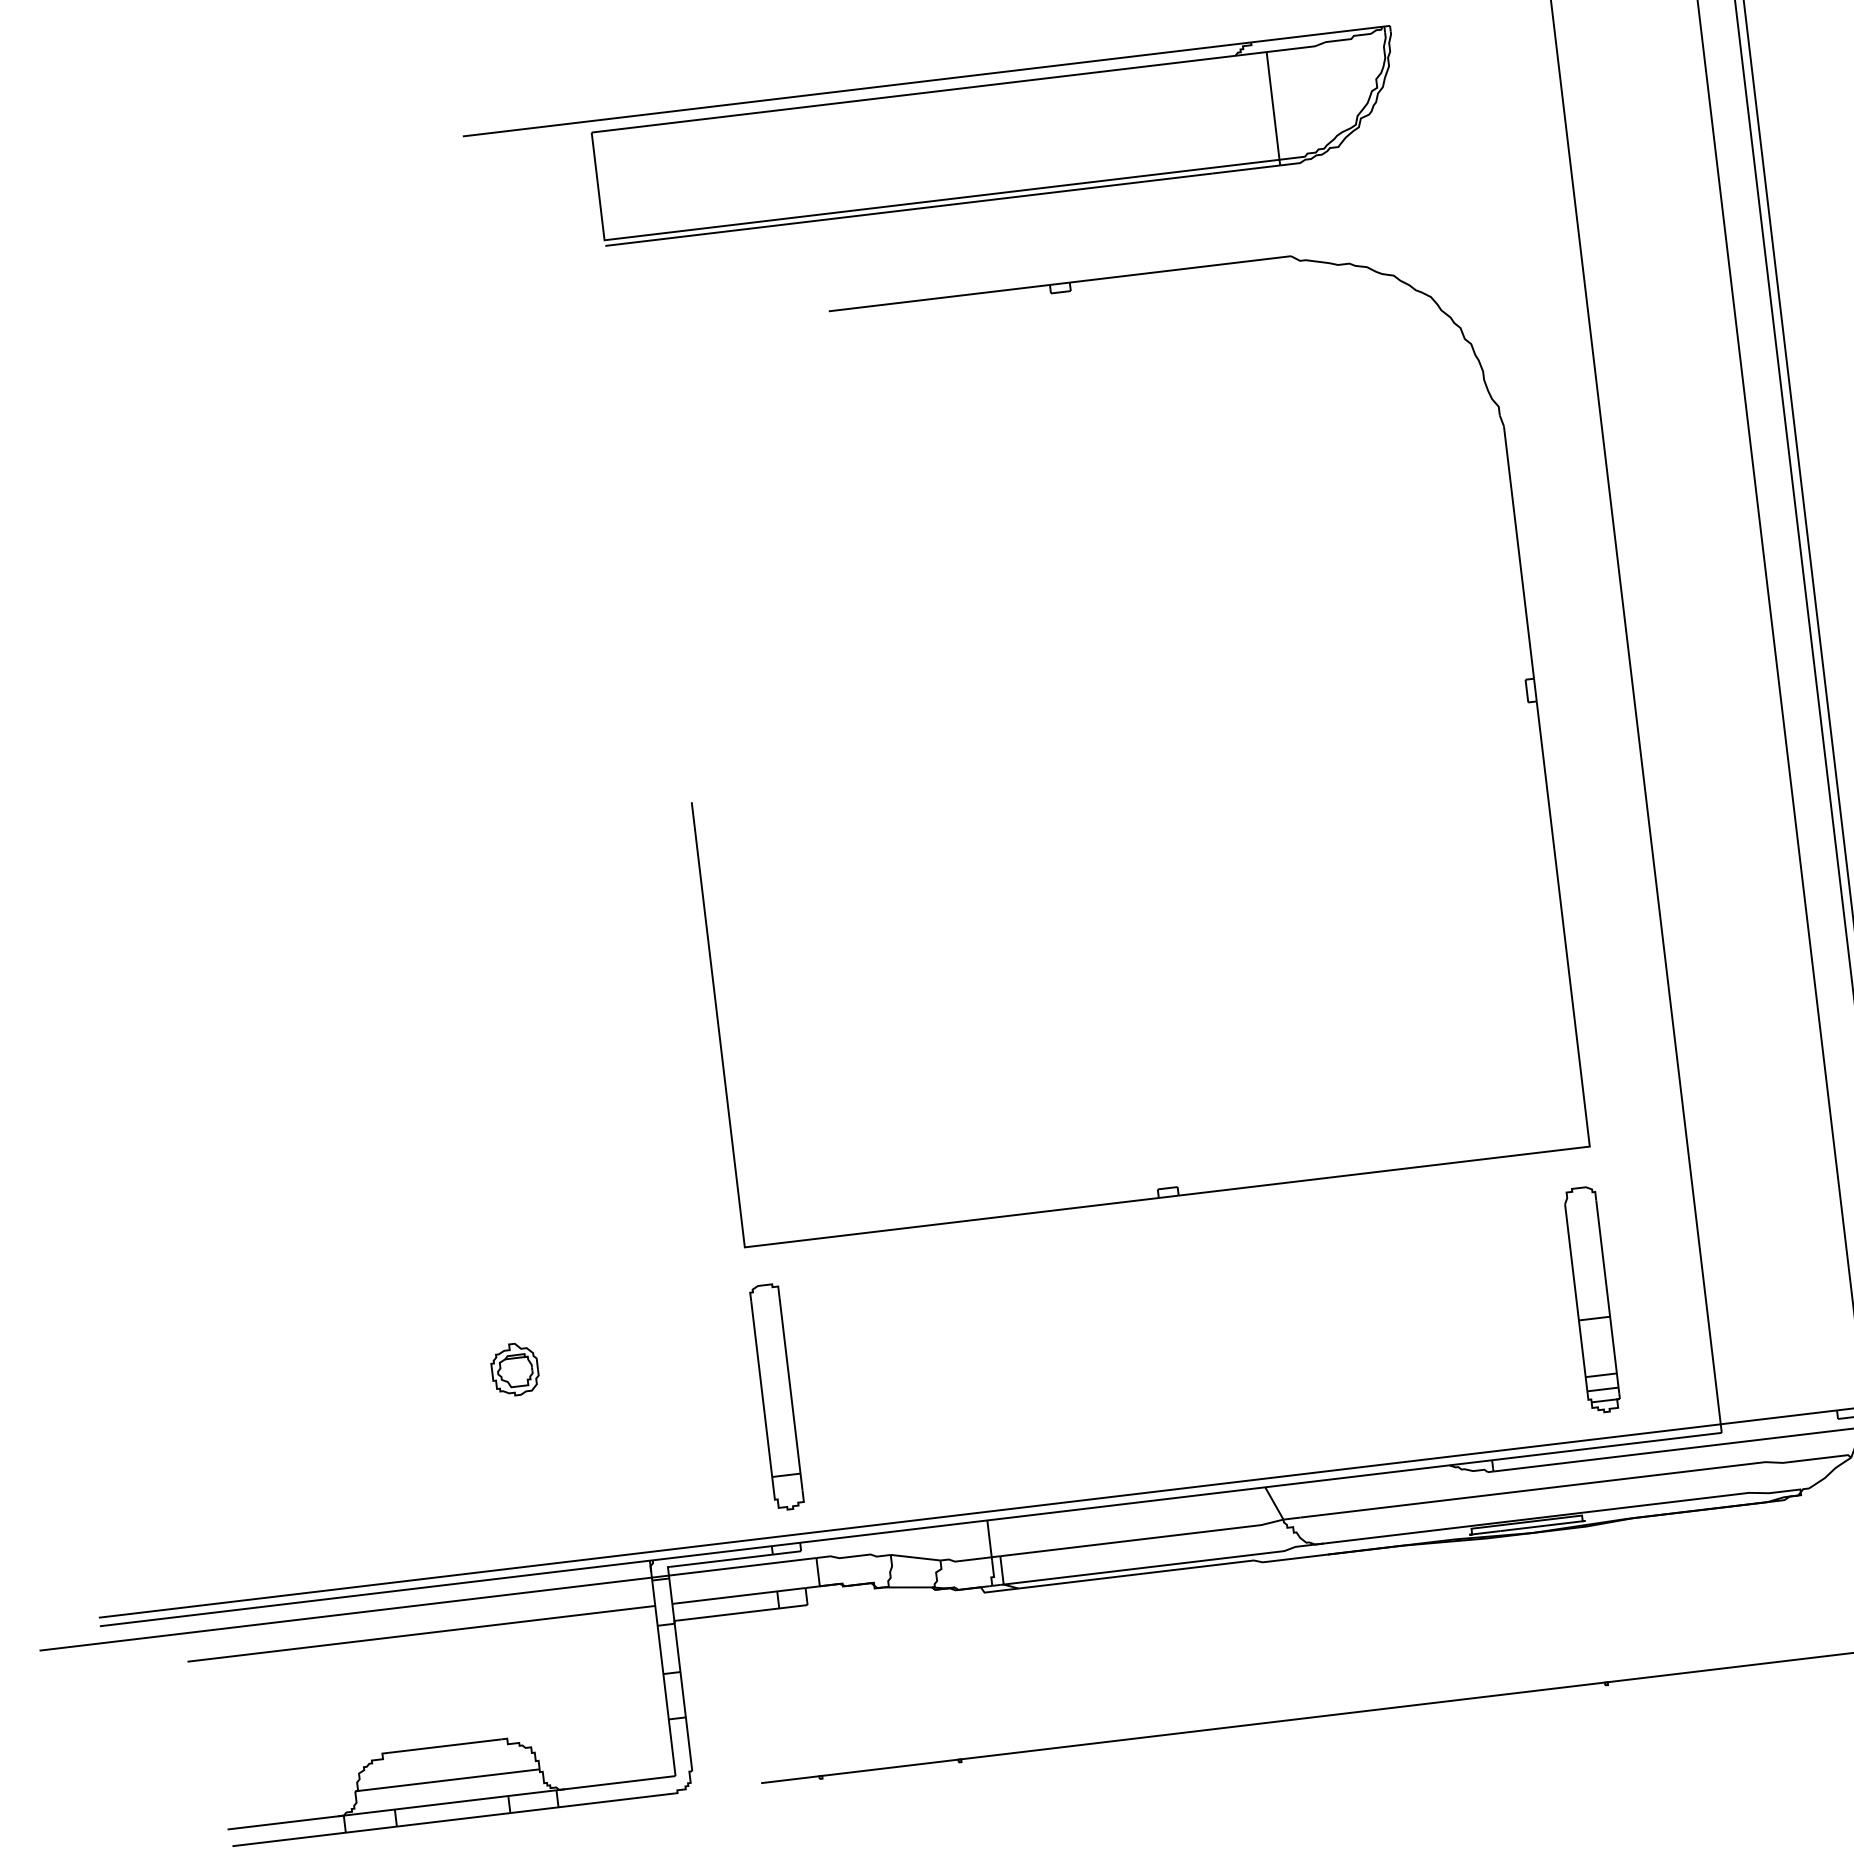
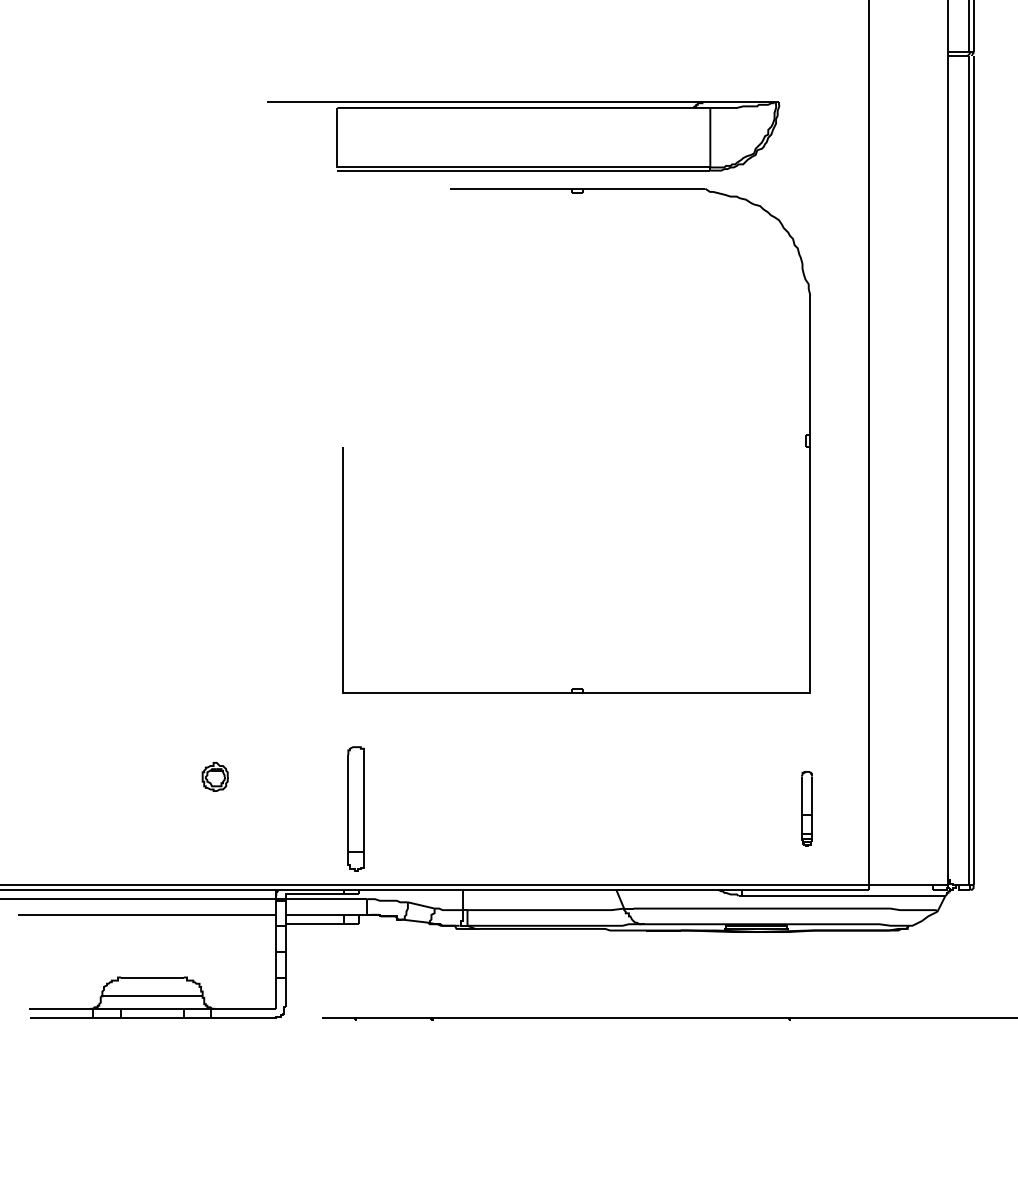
part: (1526, 690) -> (805, 440), moved
part: (1591, 1299) -> (806, 808), size x0.6

